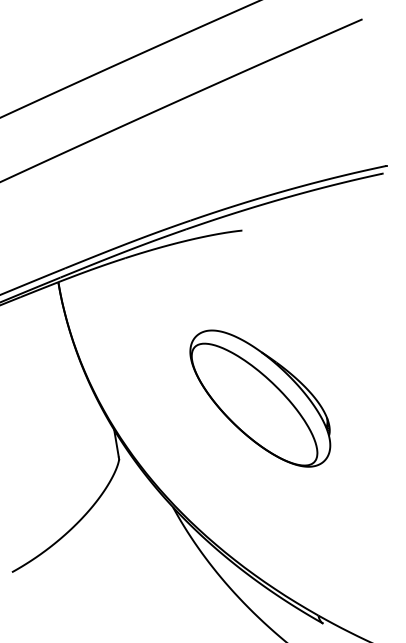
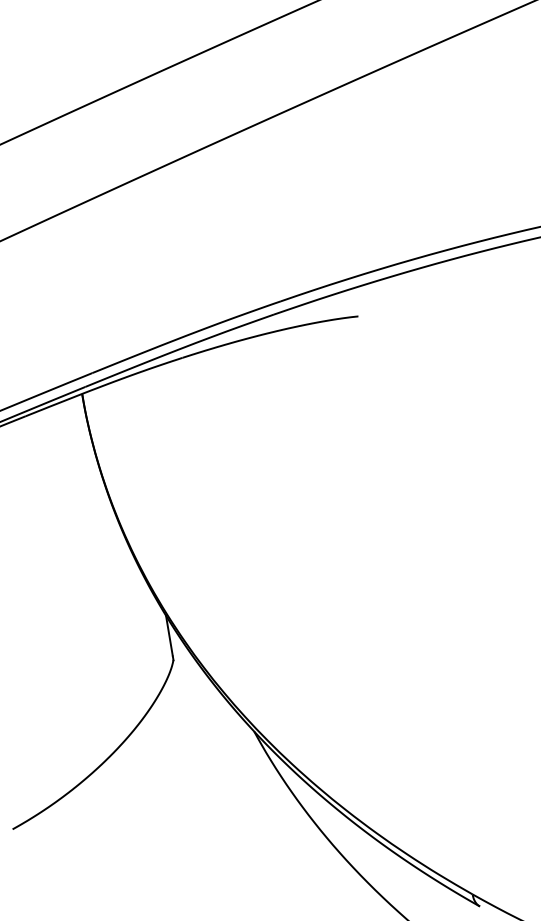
part: (260, 398) -> (385, 568), removed

